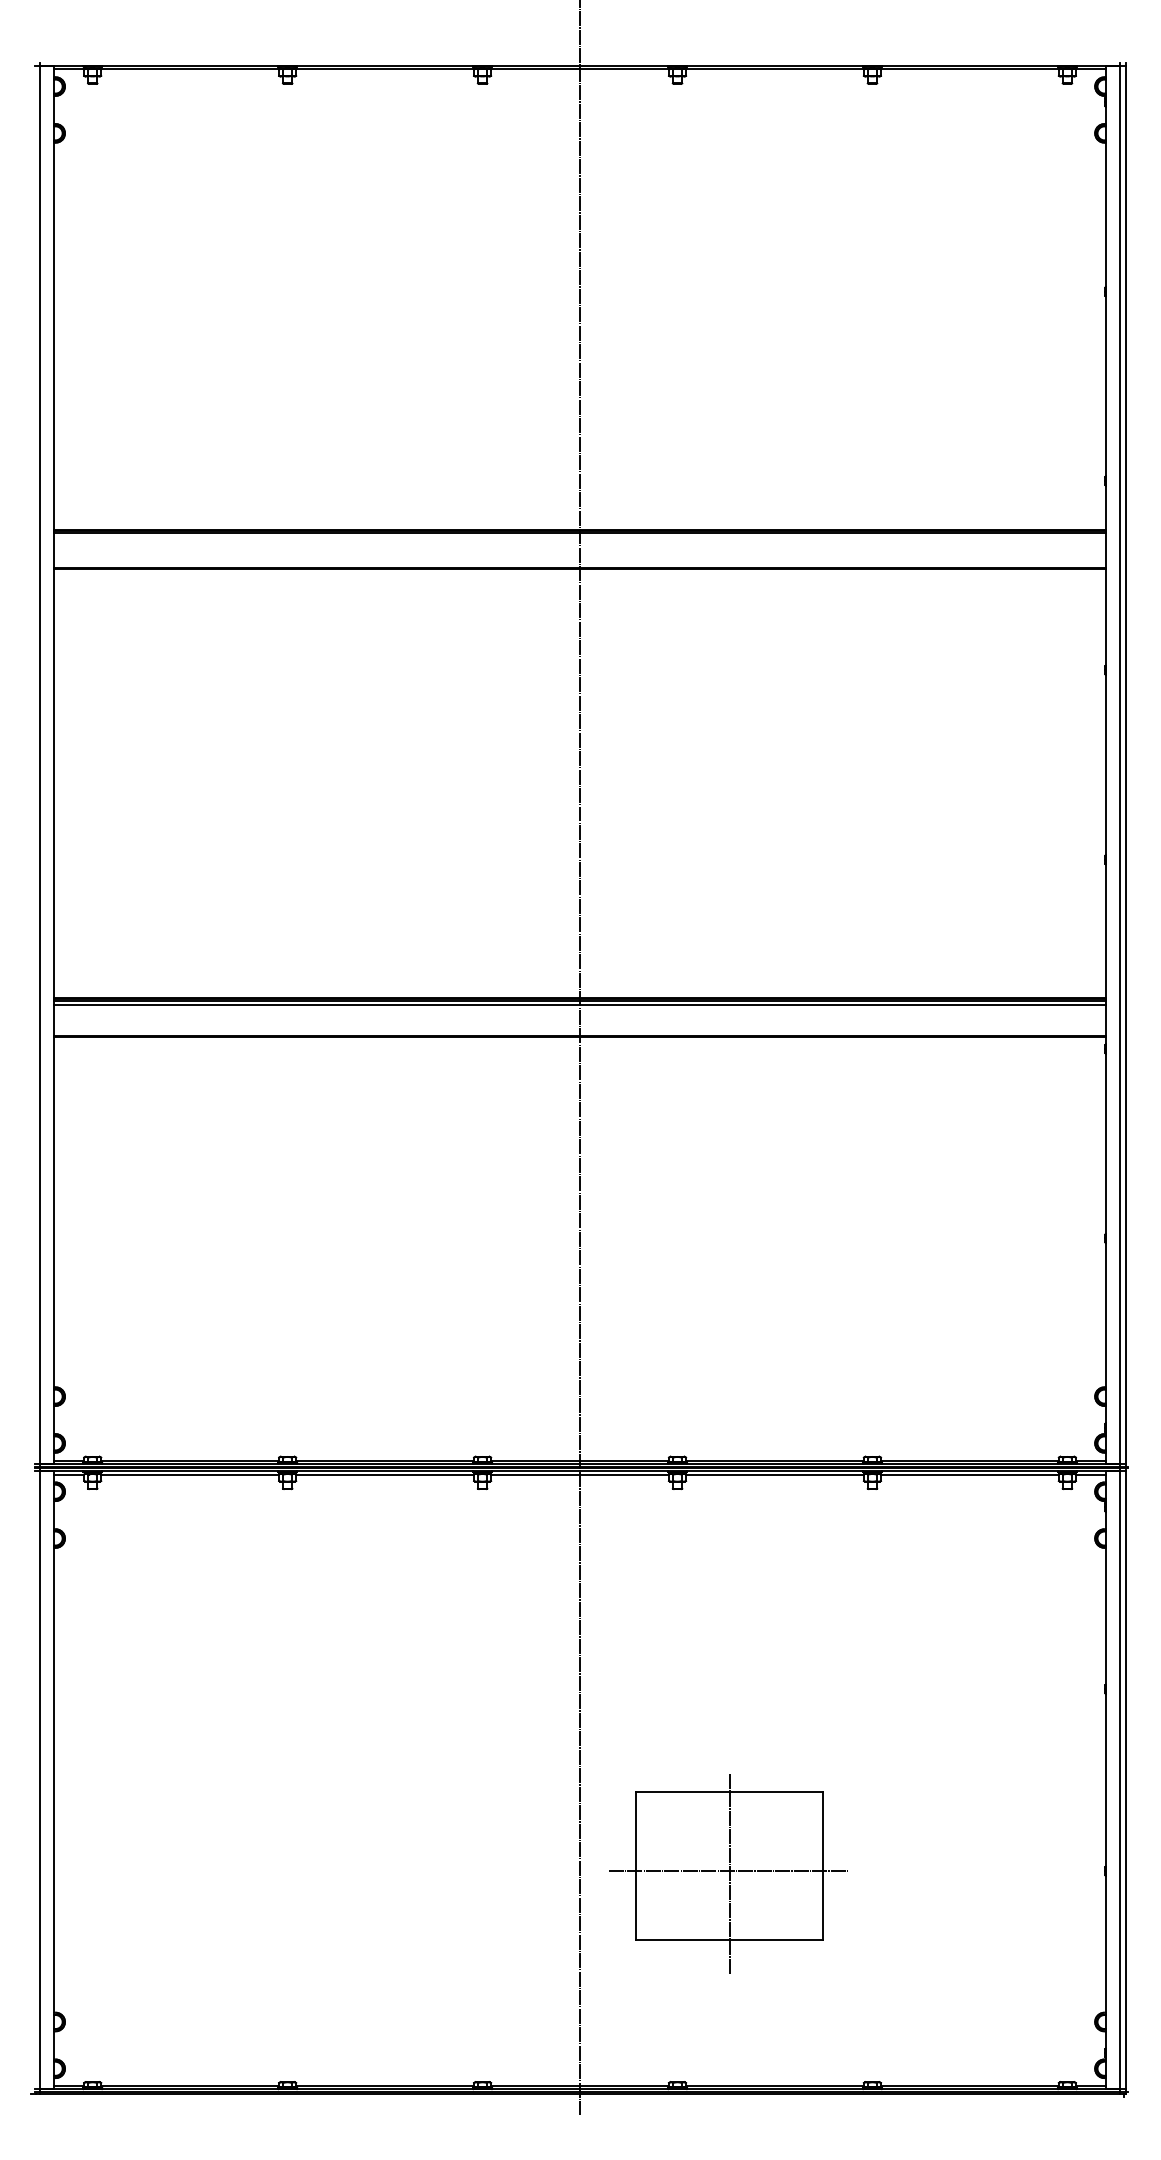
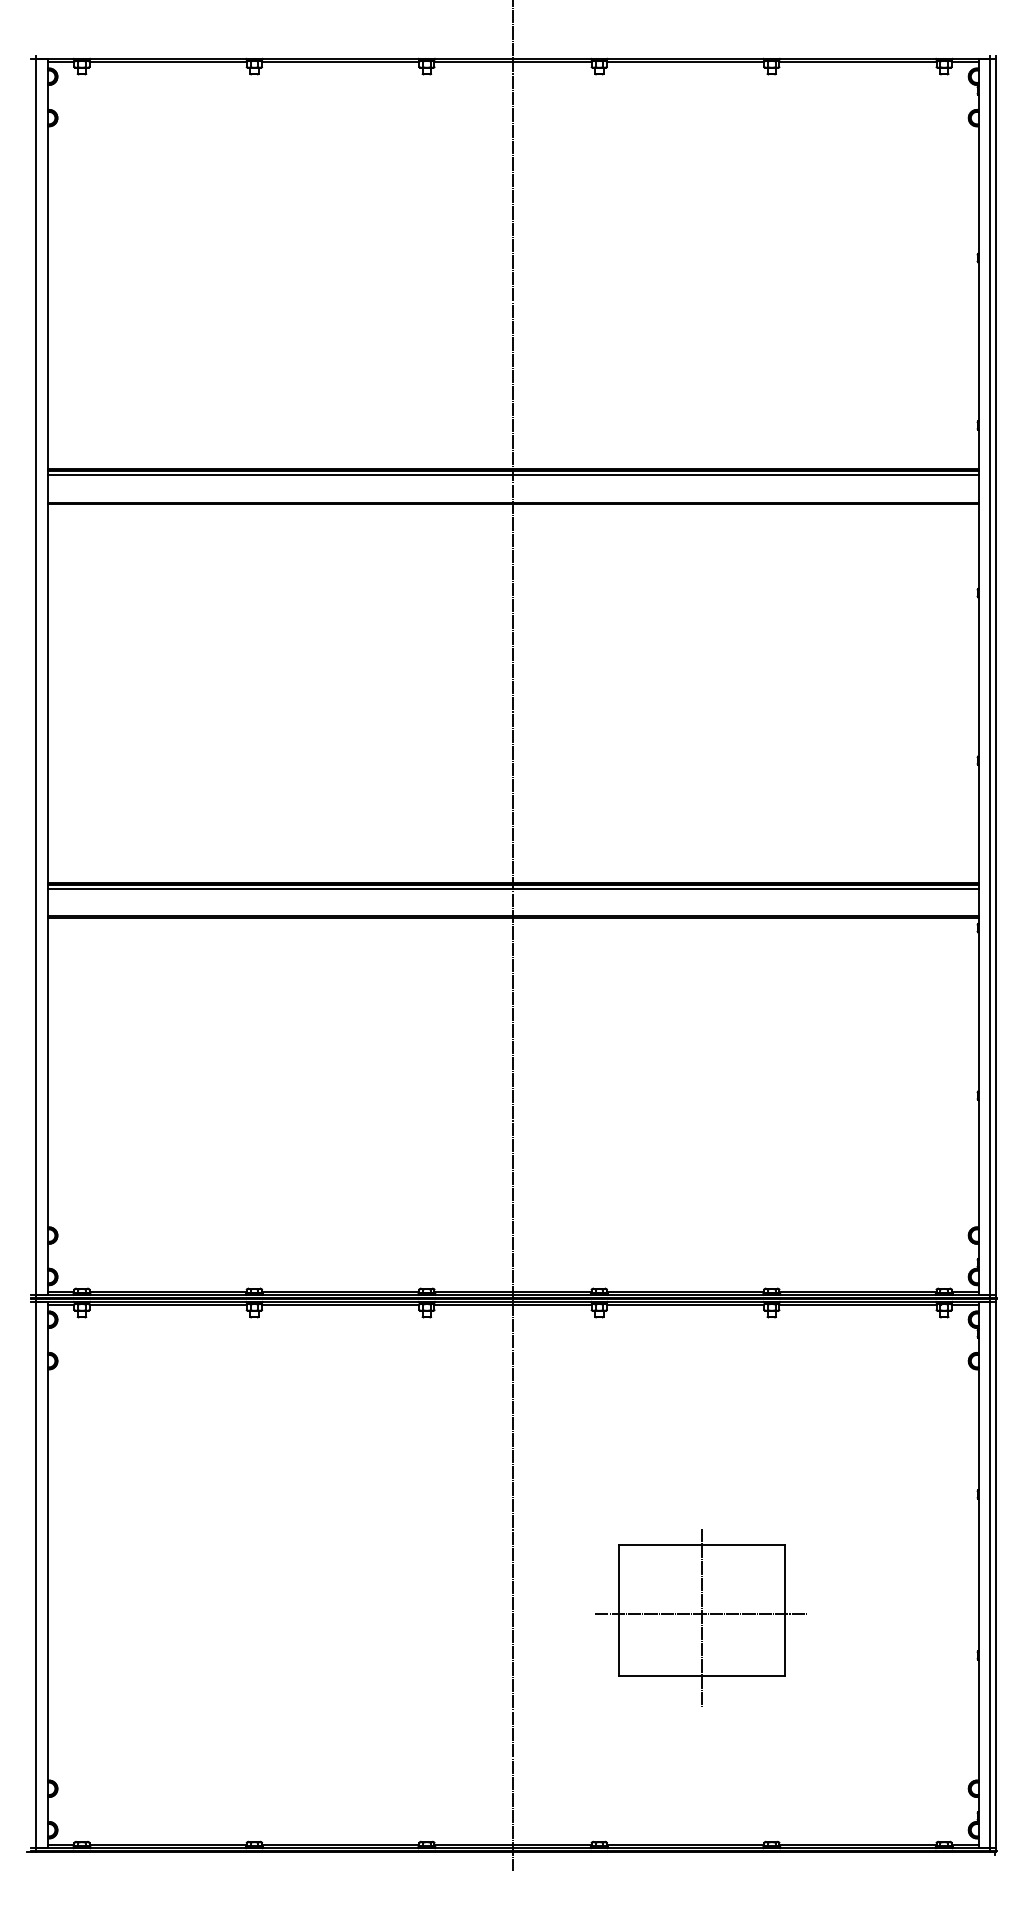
line: (579, 537) -> (512, 475), added
part: (728, 1873) -> (701, 1616), moved

